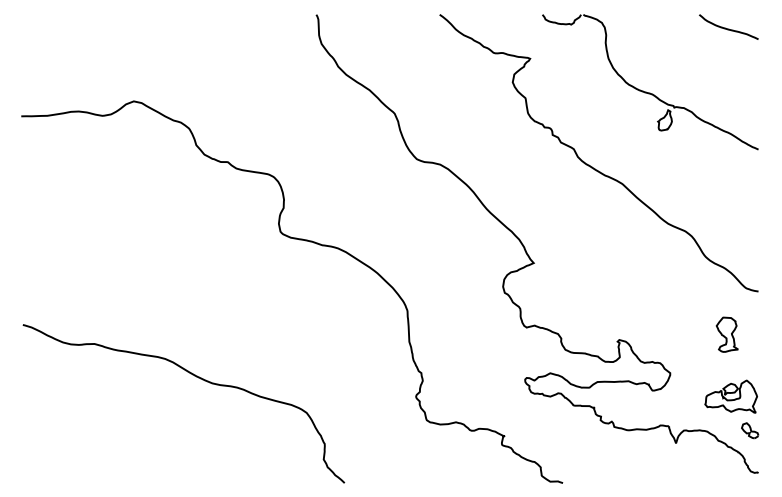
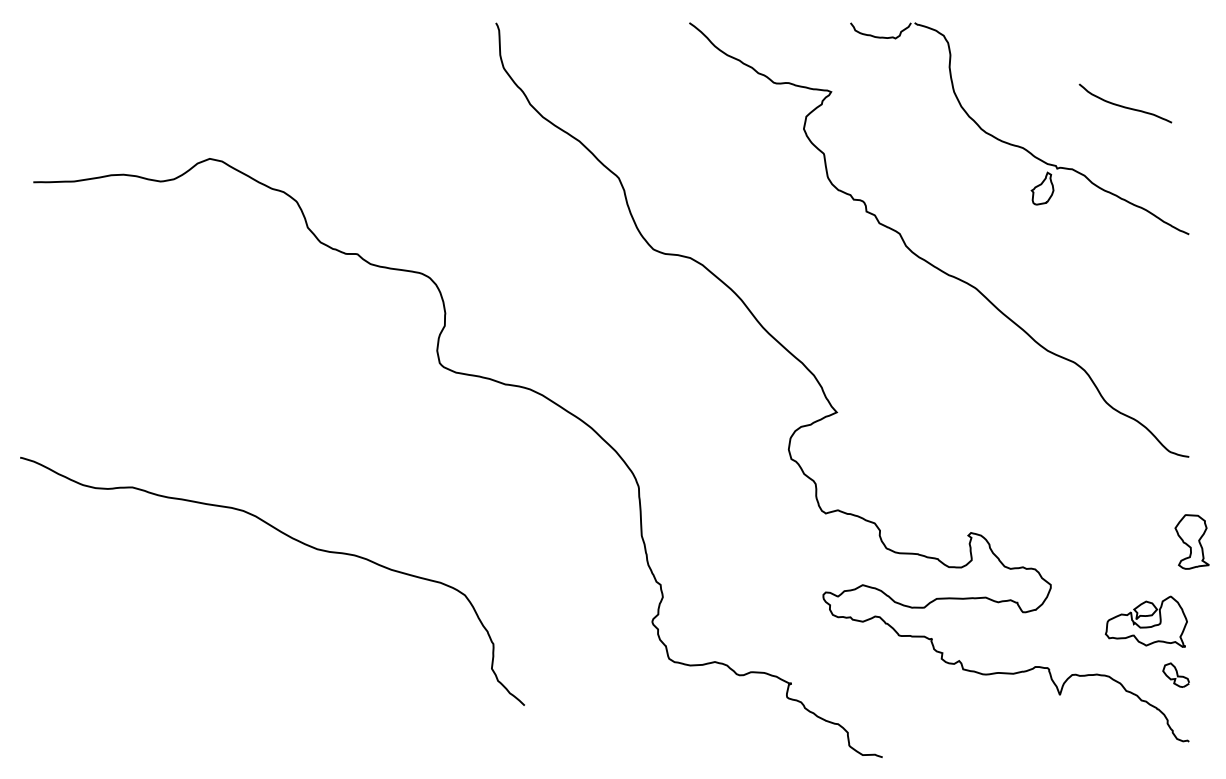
curve: (728, 28) -> (1124, 105), moved
part: (726, 334) -> (1190, 541), moved
curve: (196, 377) -> (292, 540), moved

